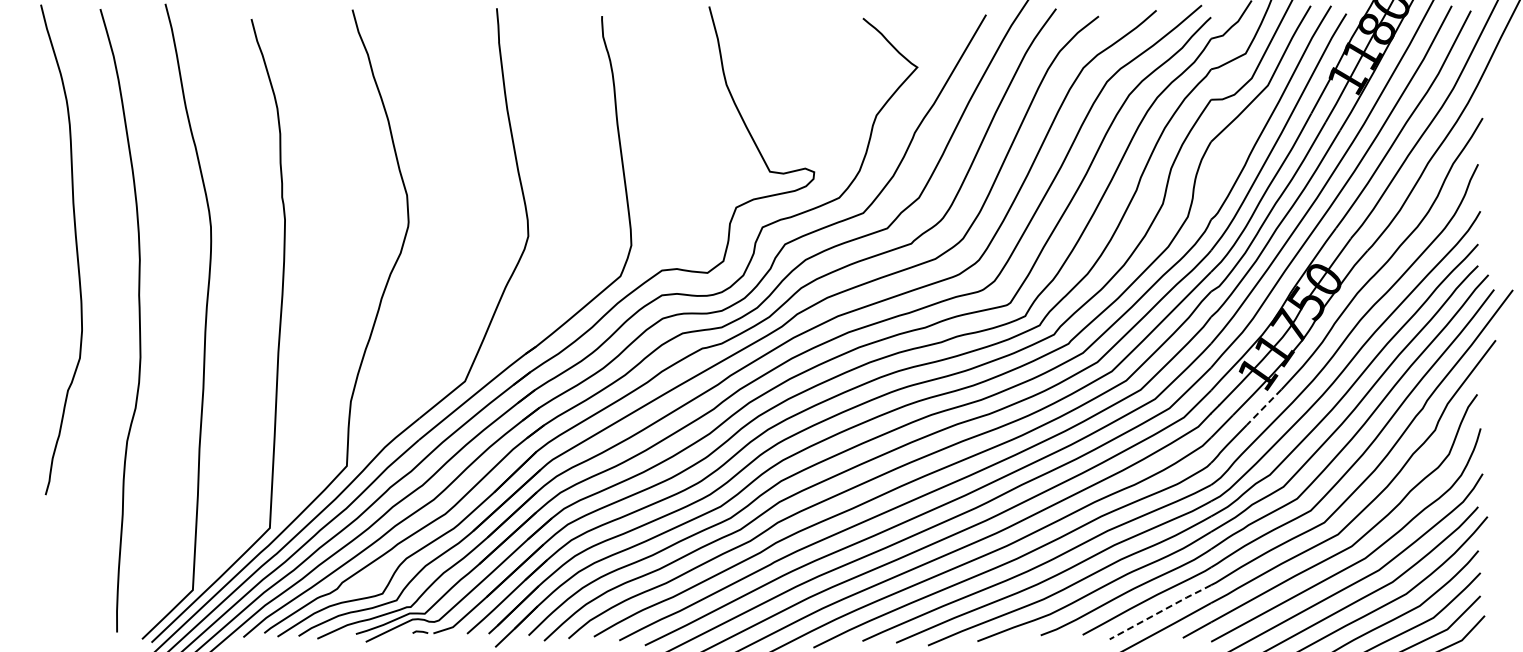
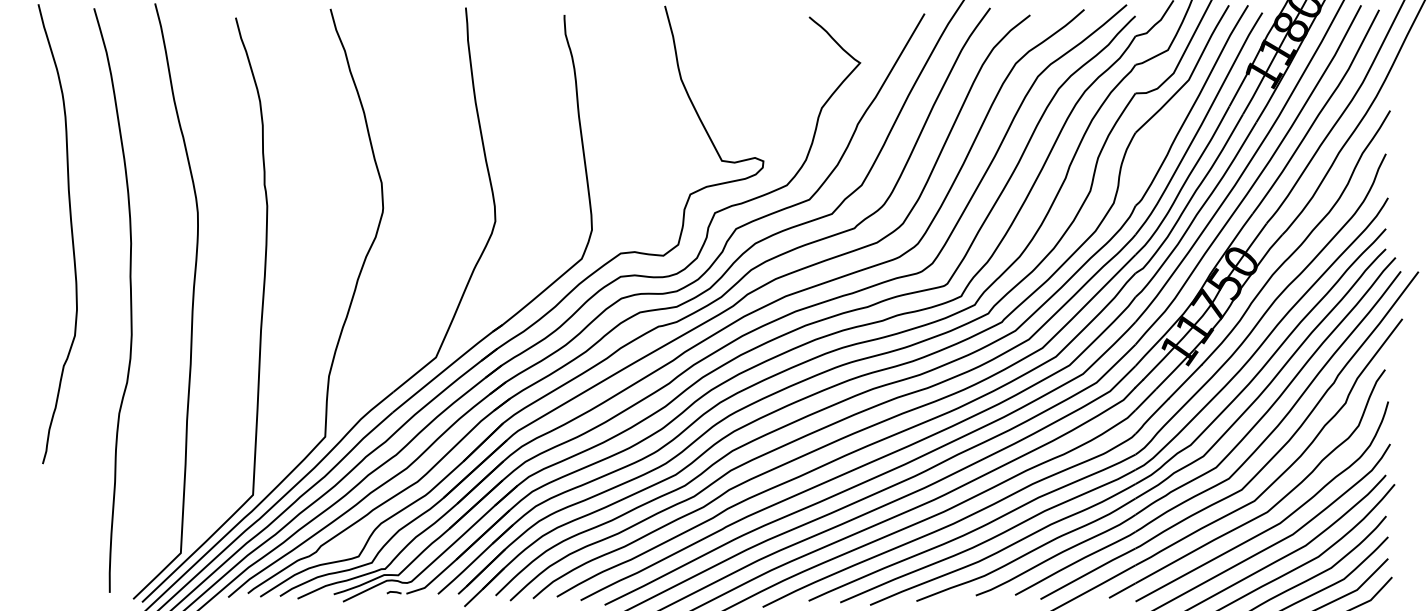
line: (1264, 407) -> (1185, 381), dashed -> solid
line: (1161, 611) -> (1089, 573), dashed -> solid

